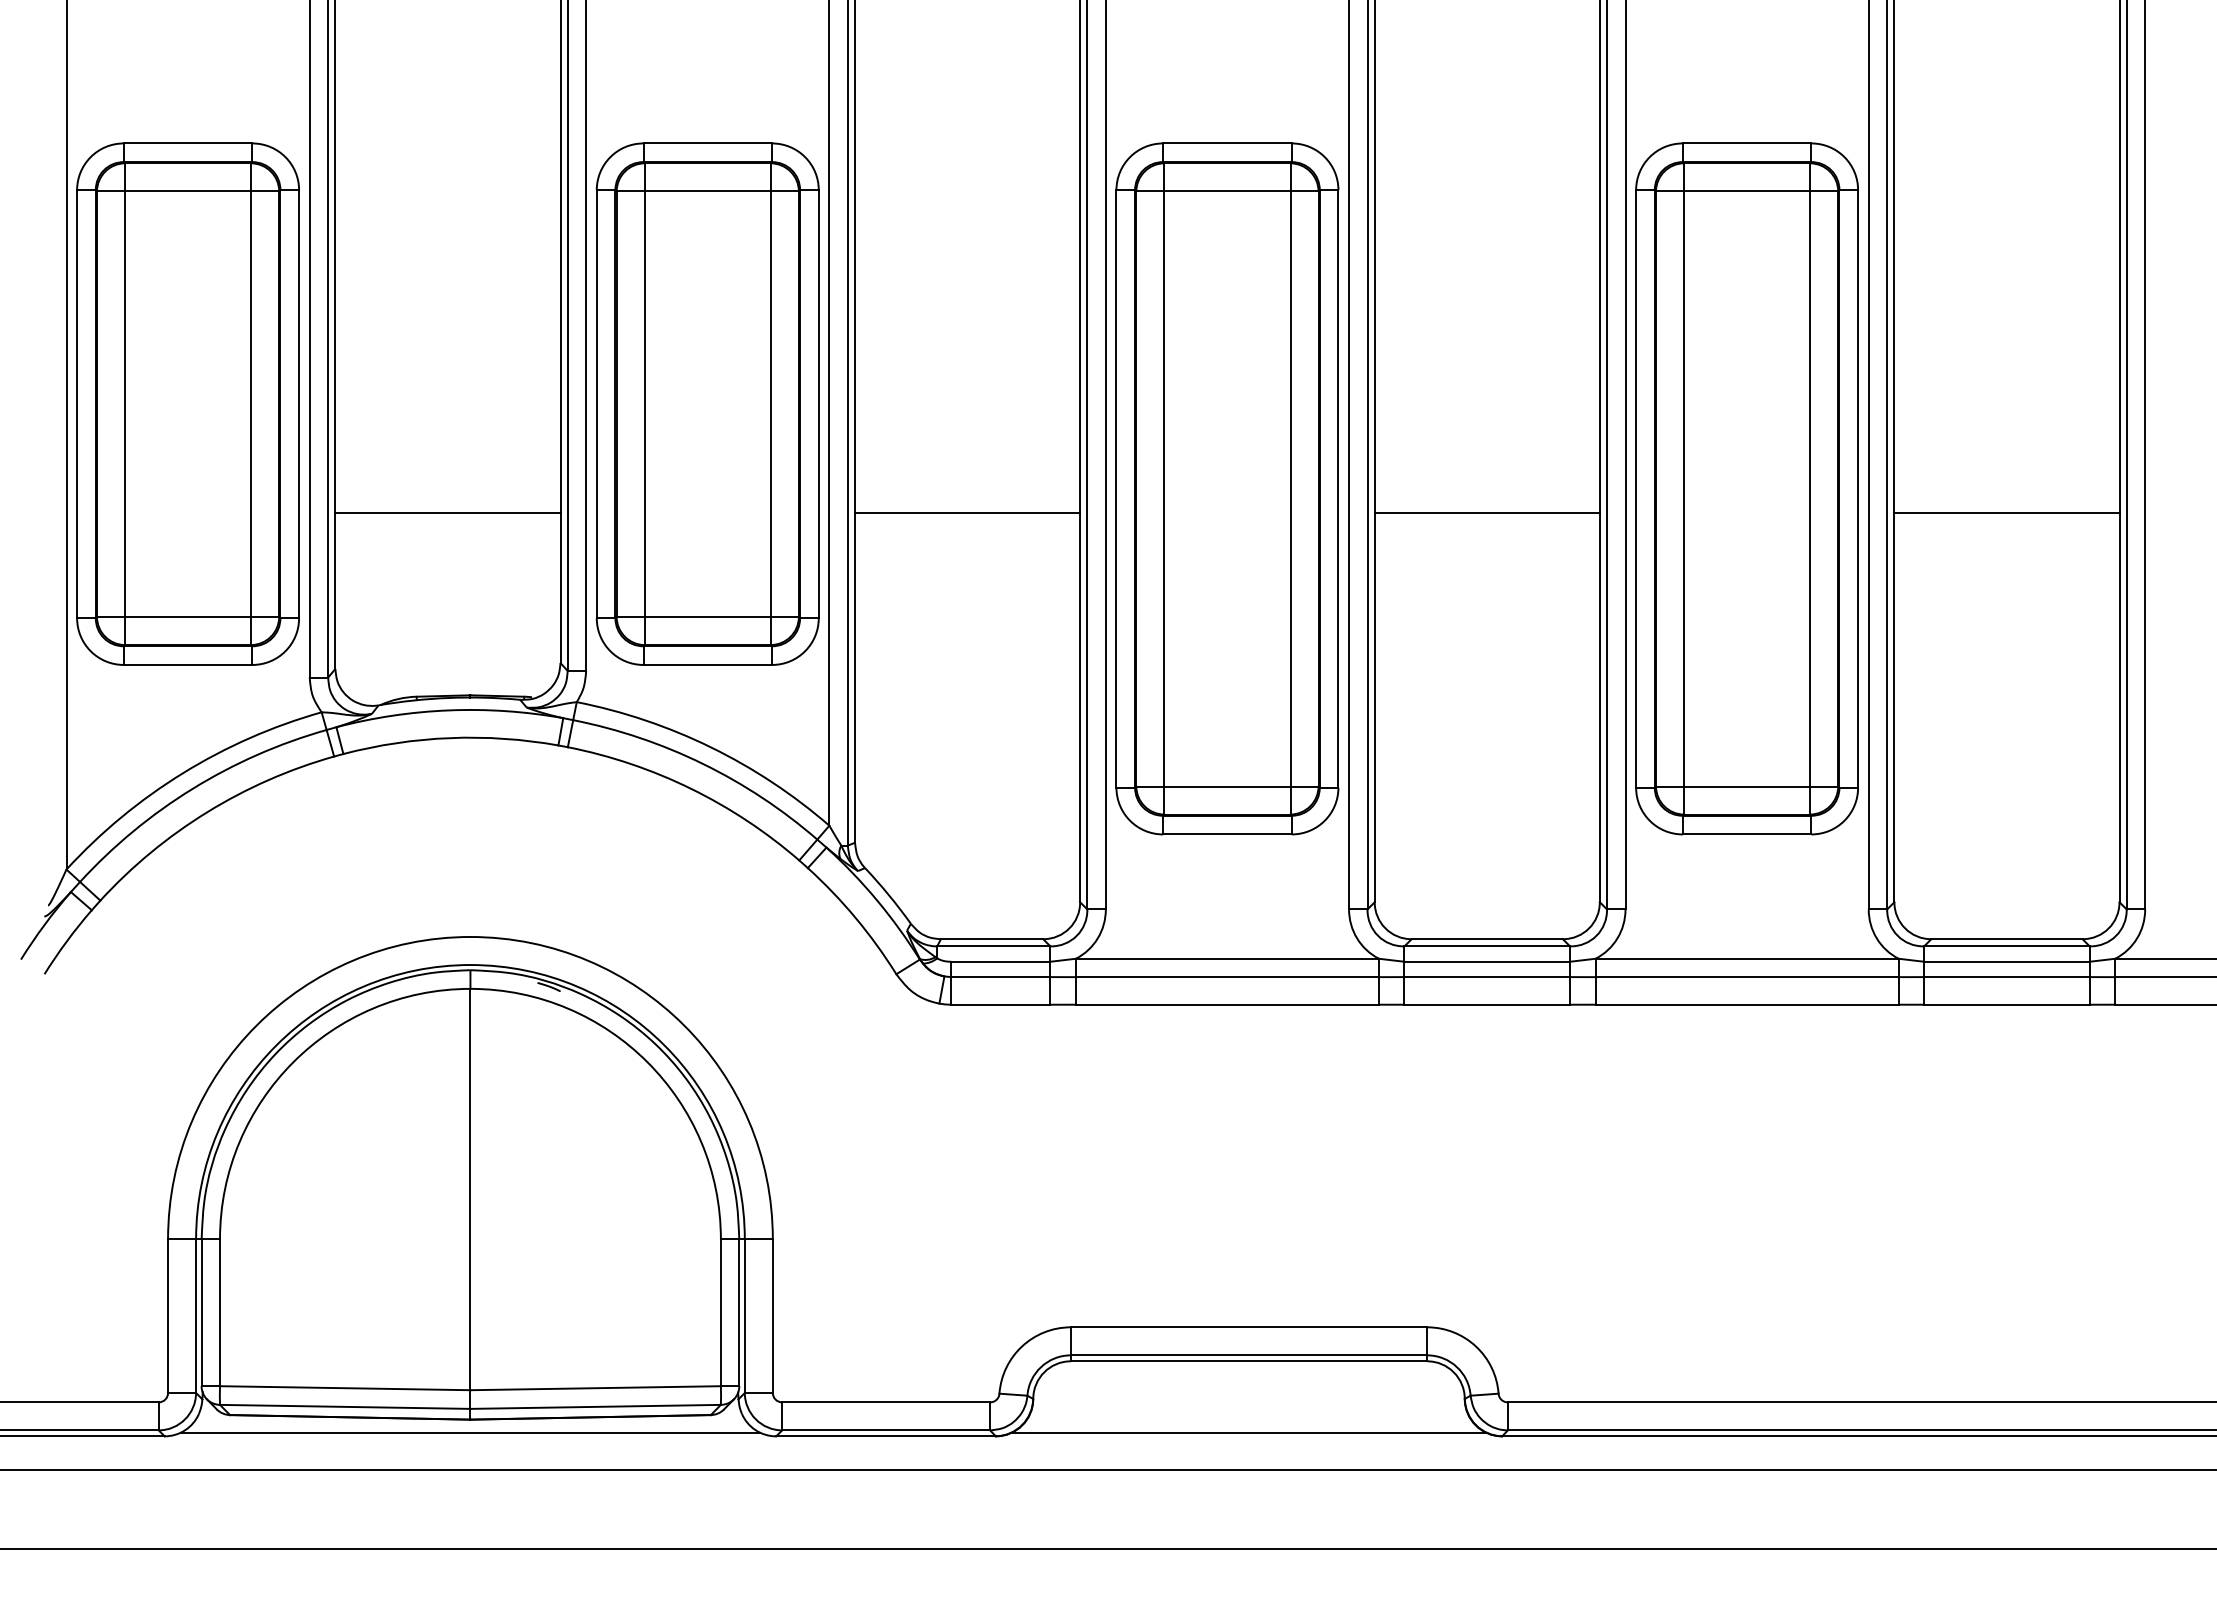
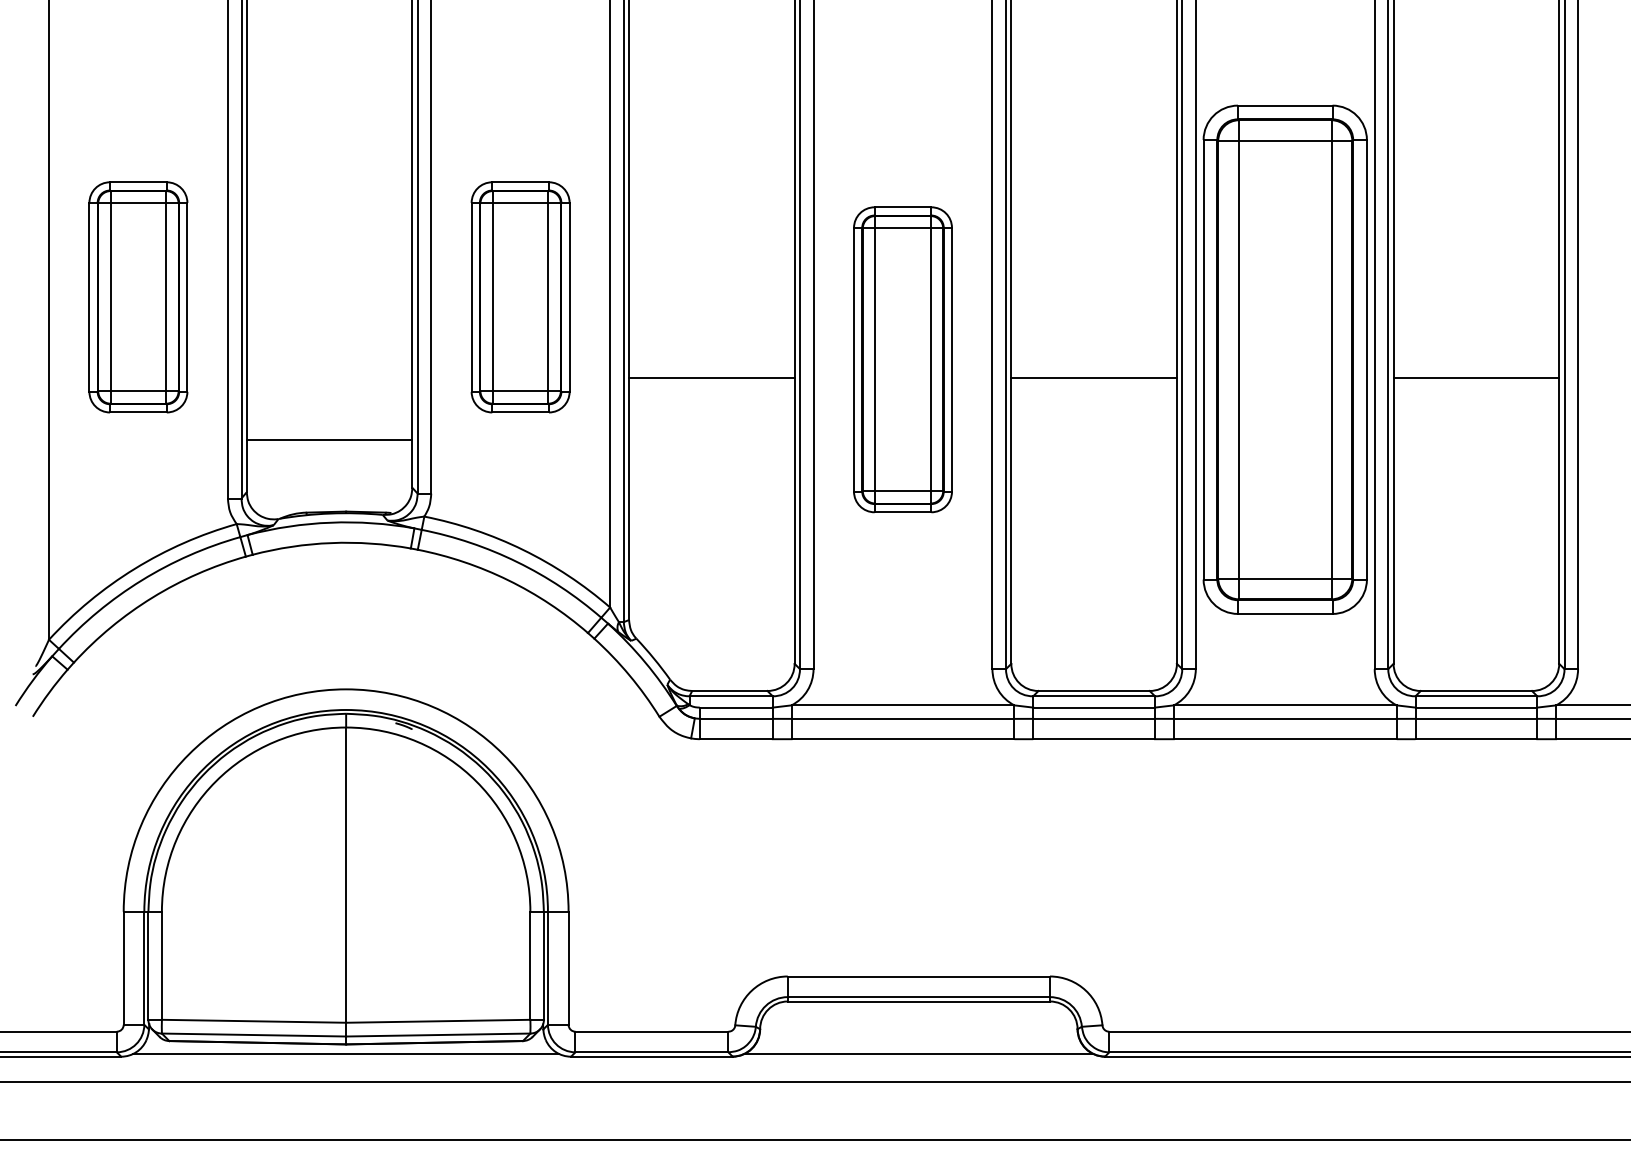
part: (187, 403) -> (138, 296), size x0.6
part: (707, 403) -> (520, 296), size x0.6
part: (1227, 488) -> (903, 359), size x0.6
line: (447, 513) -> (329, 440), moved

